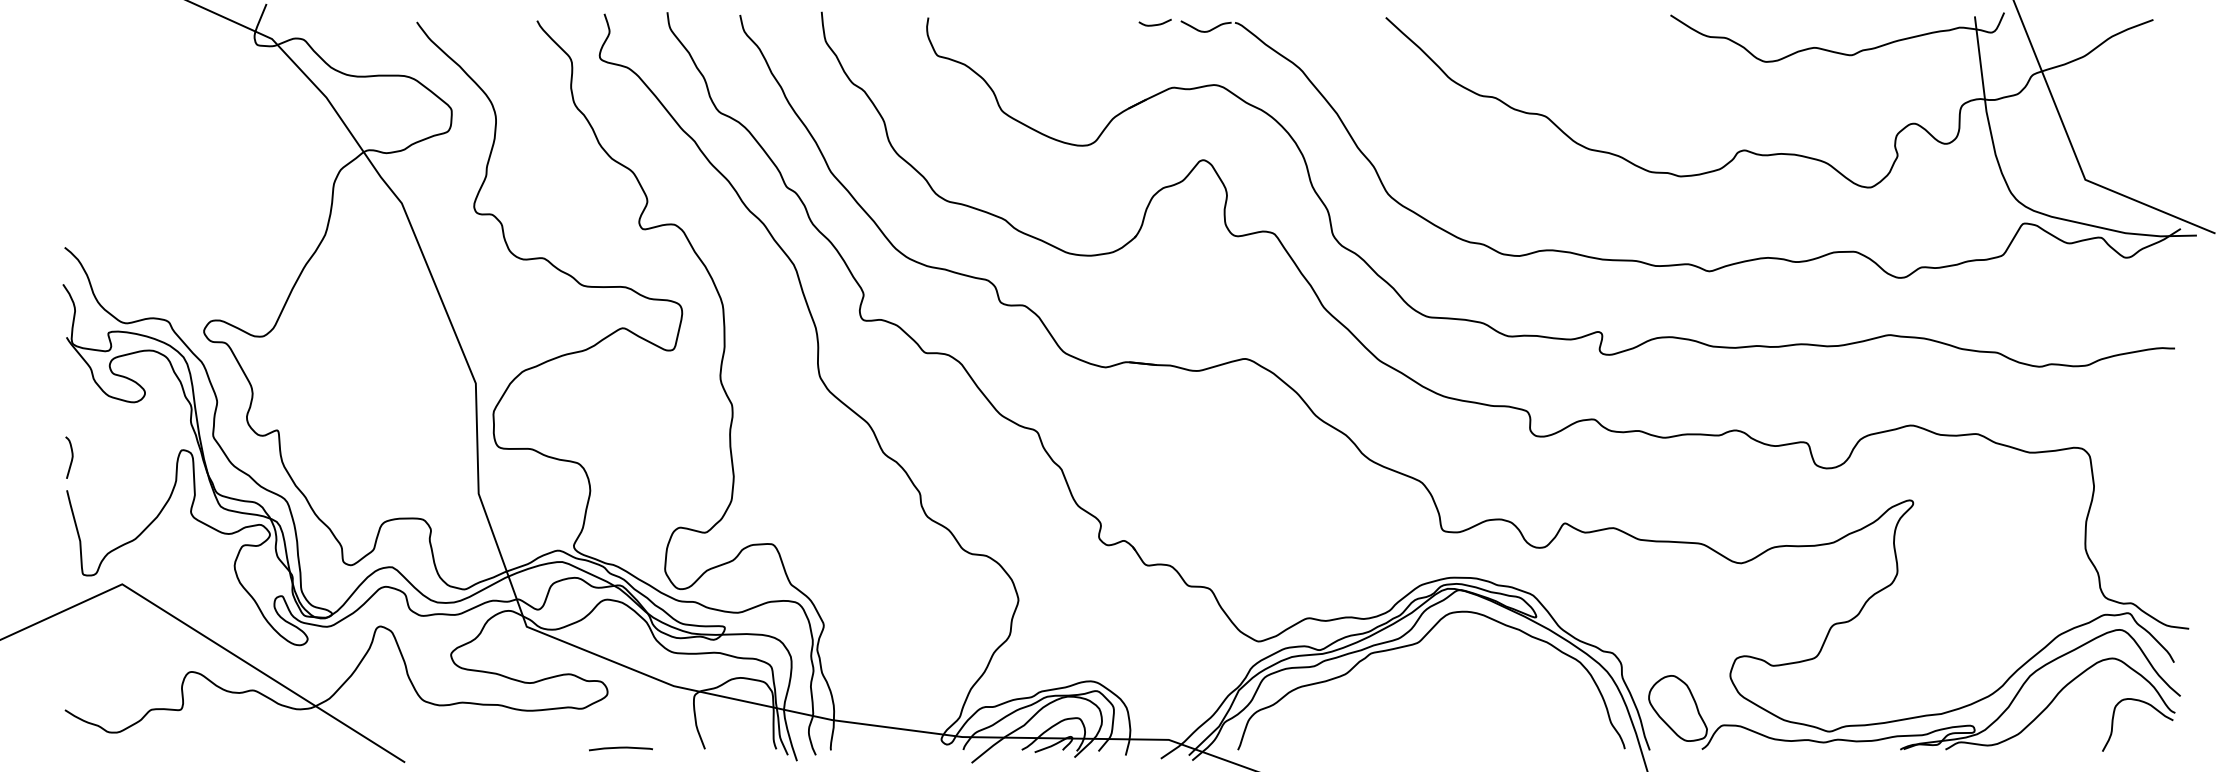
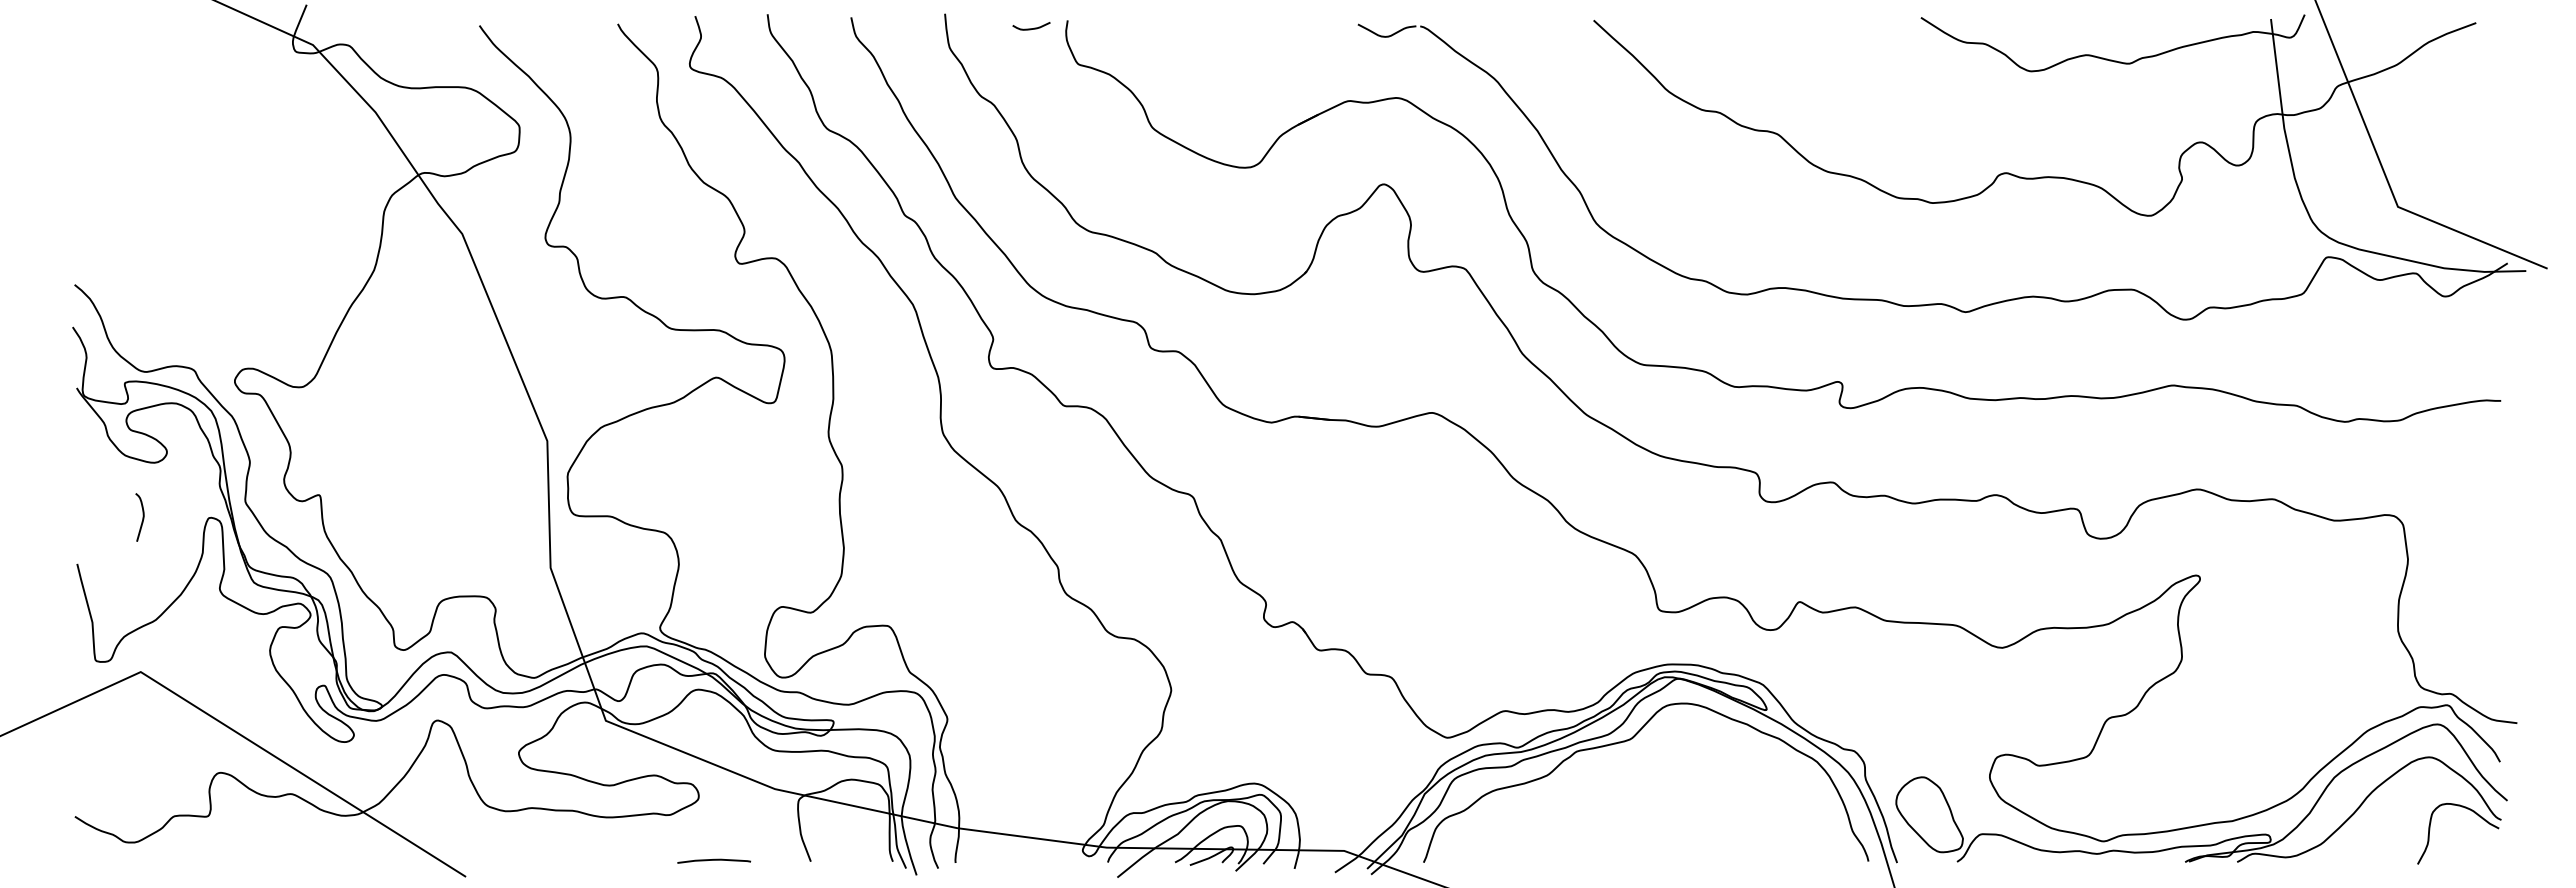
curve: (1155, 24) -> (1031, 28), moved
curve: (71, 457) -> (142, 517), moved

